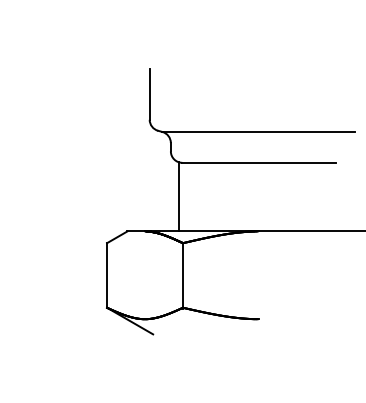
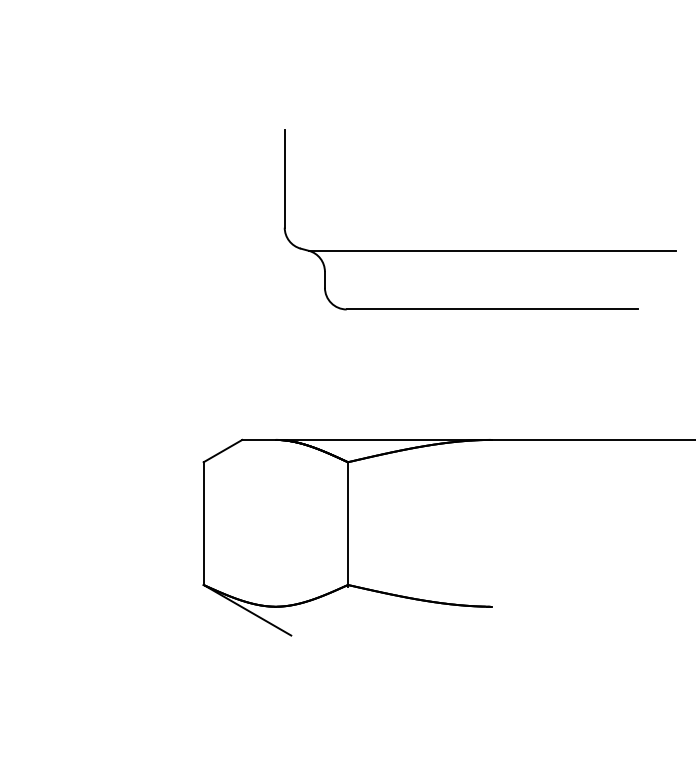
line: (178, 196) -> (339, 373), removed

